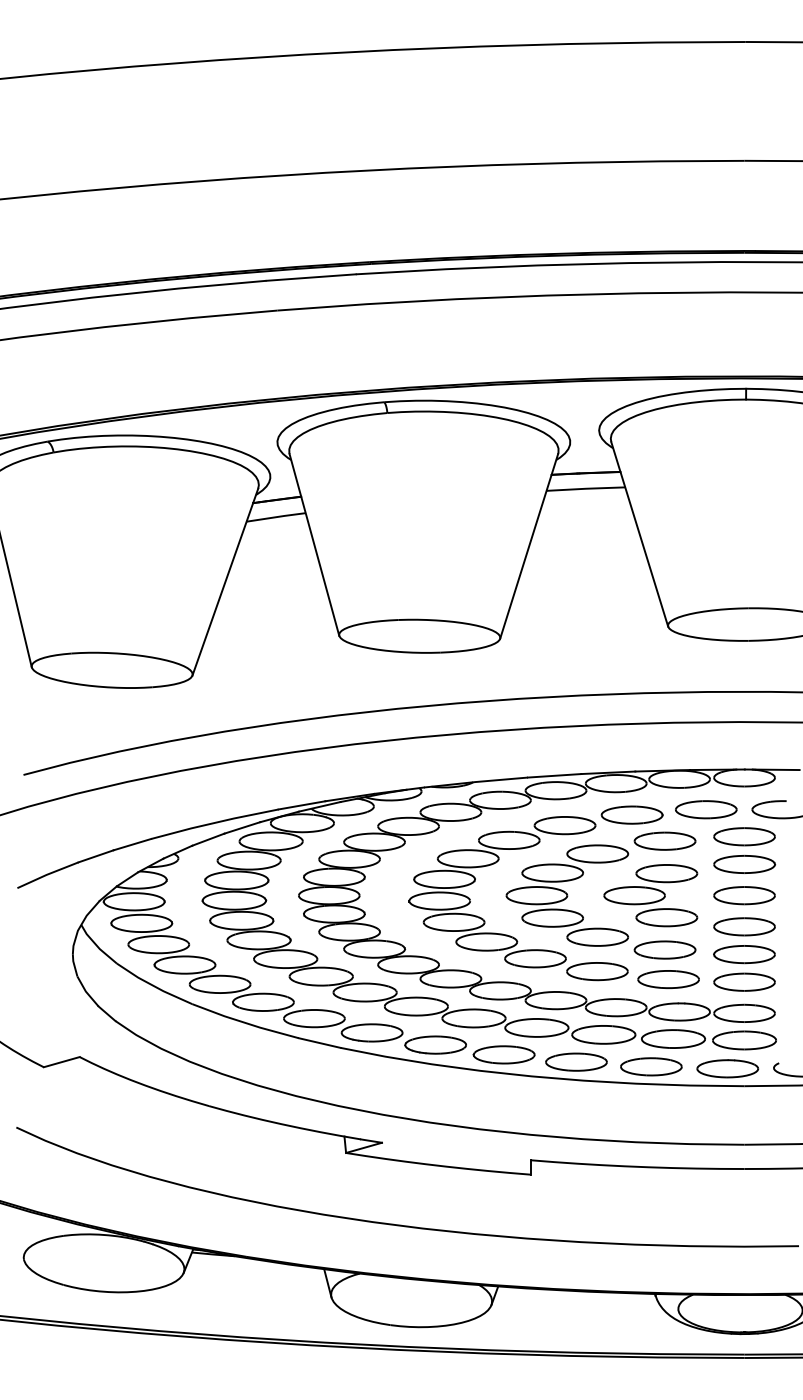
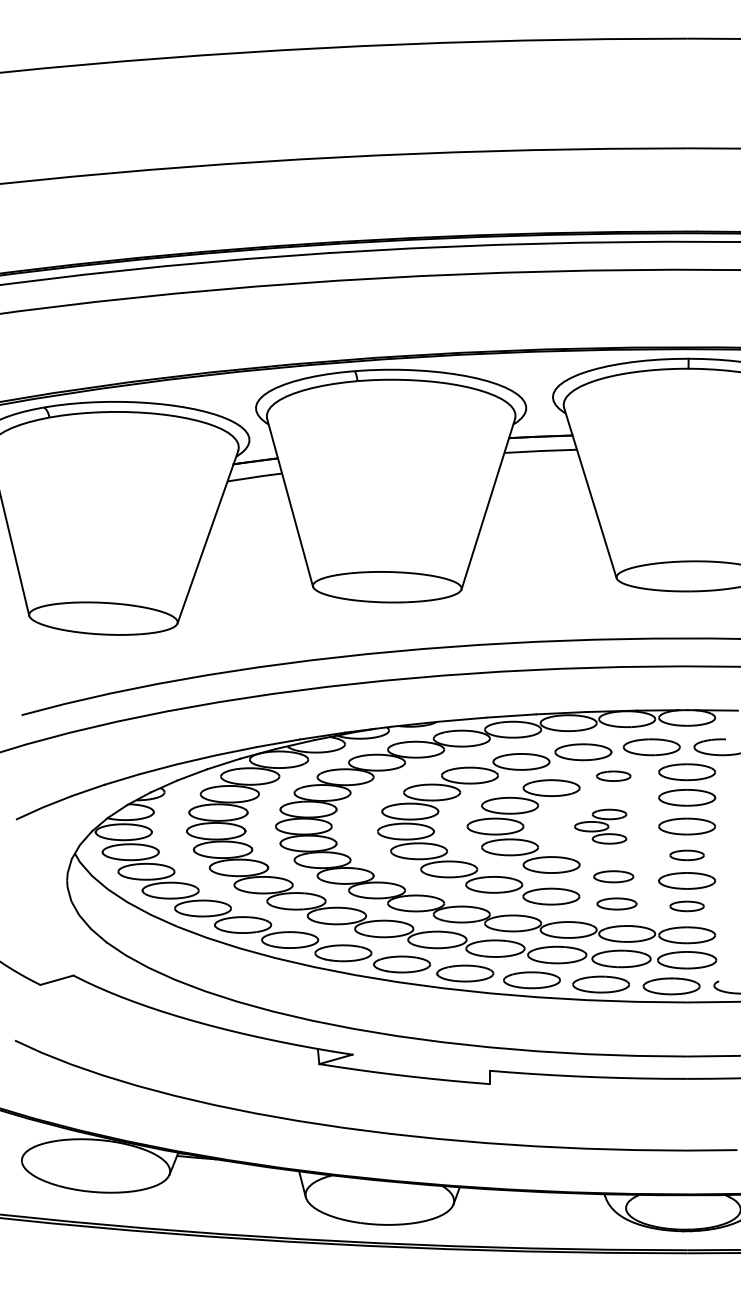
part: (664, 840) -> (613, 775), size x0.6
part: (650, 895) -> (600, 826), size x0.6
part: (744, 926) -> (687, 855), size x0.6
part: (664, 949) -> (613, 876), size x0.7
part: (668, 979) -> (616, 903), size x0.7
part: (744, 981) -> (687, 905), size x0.6

